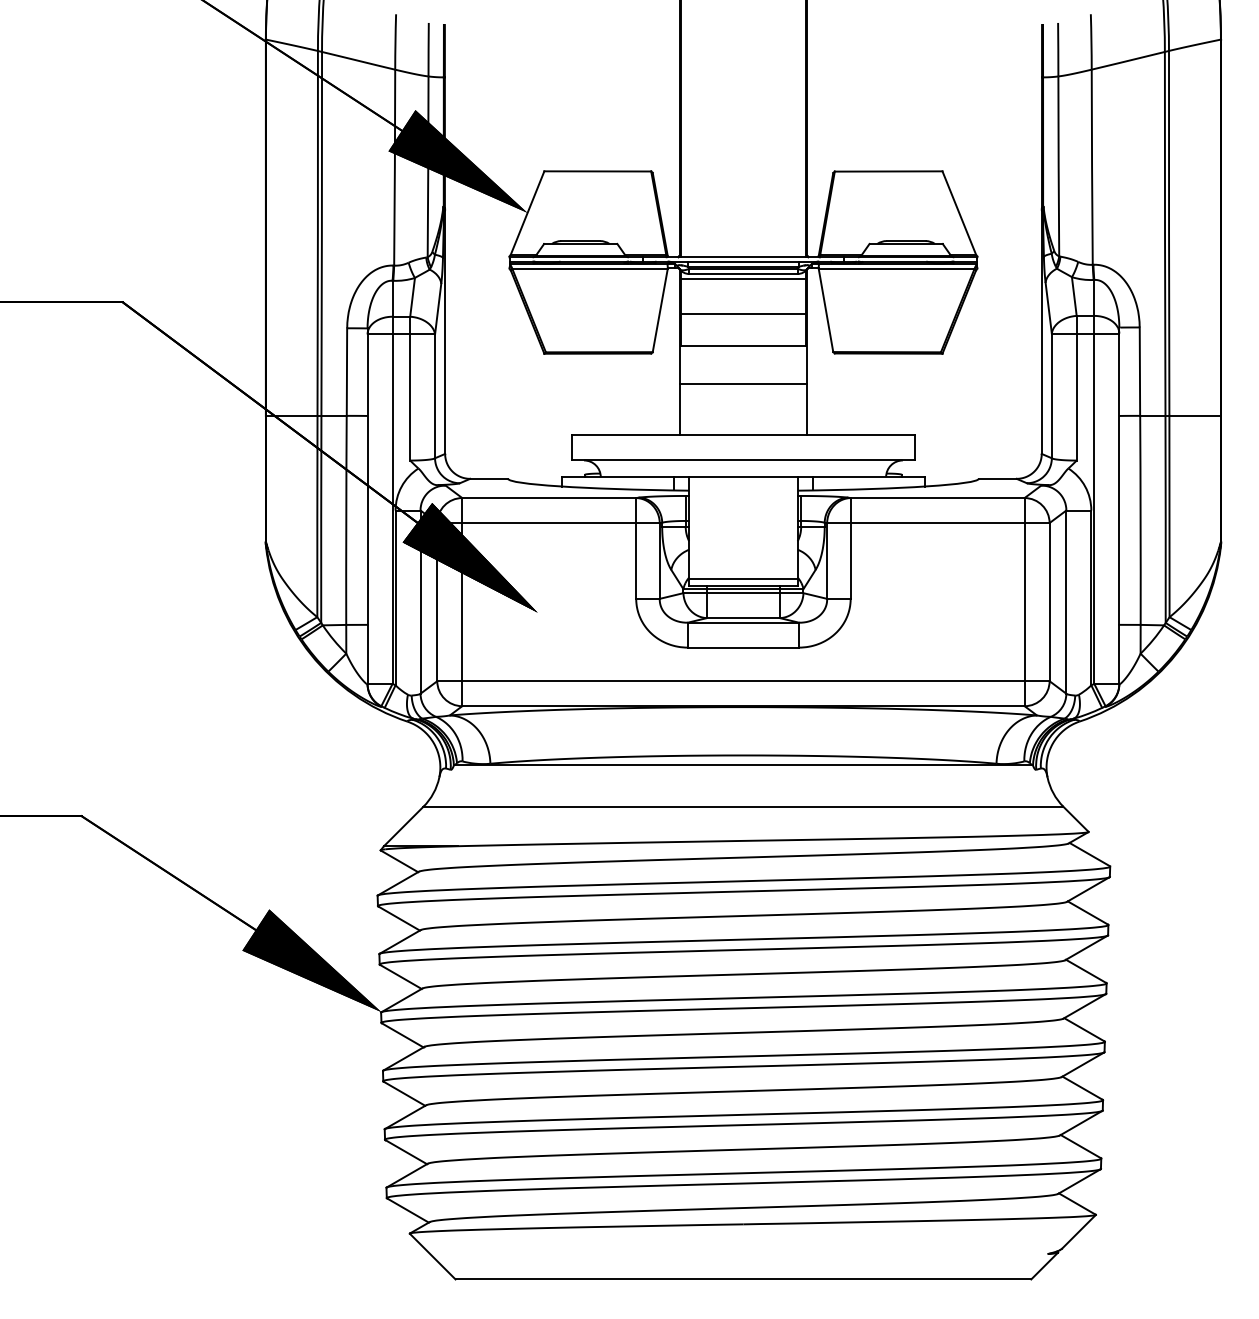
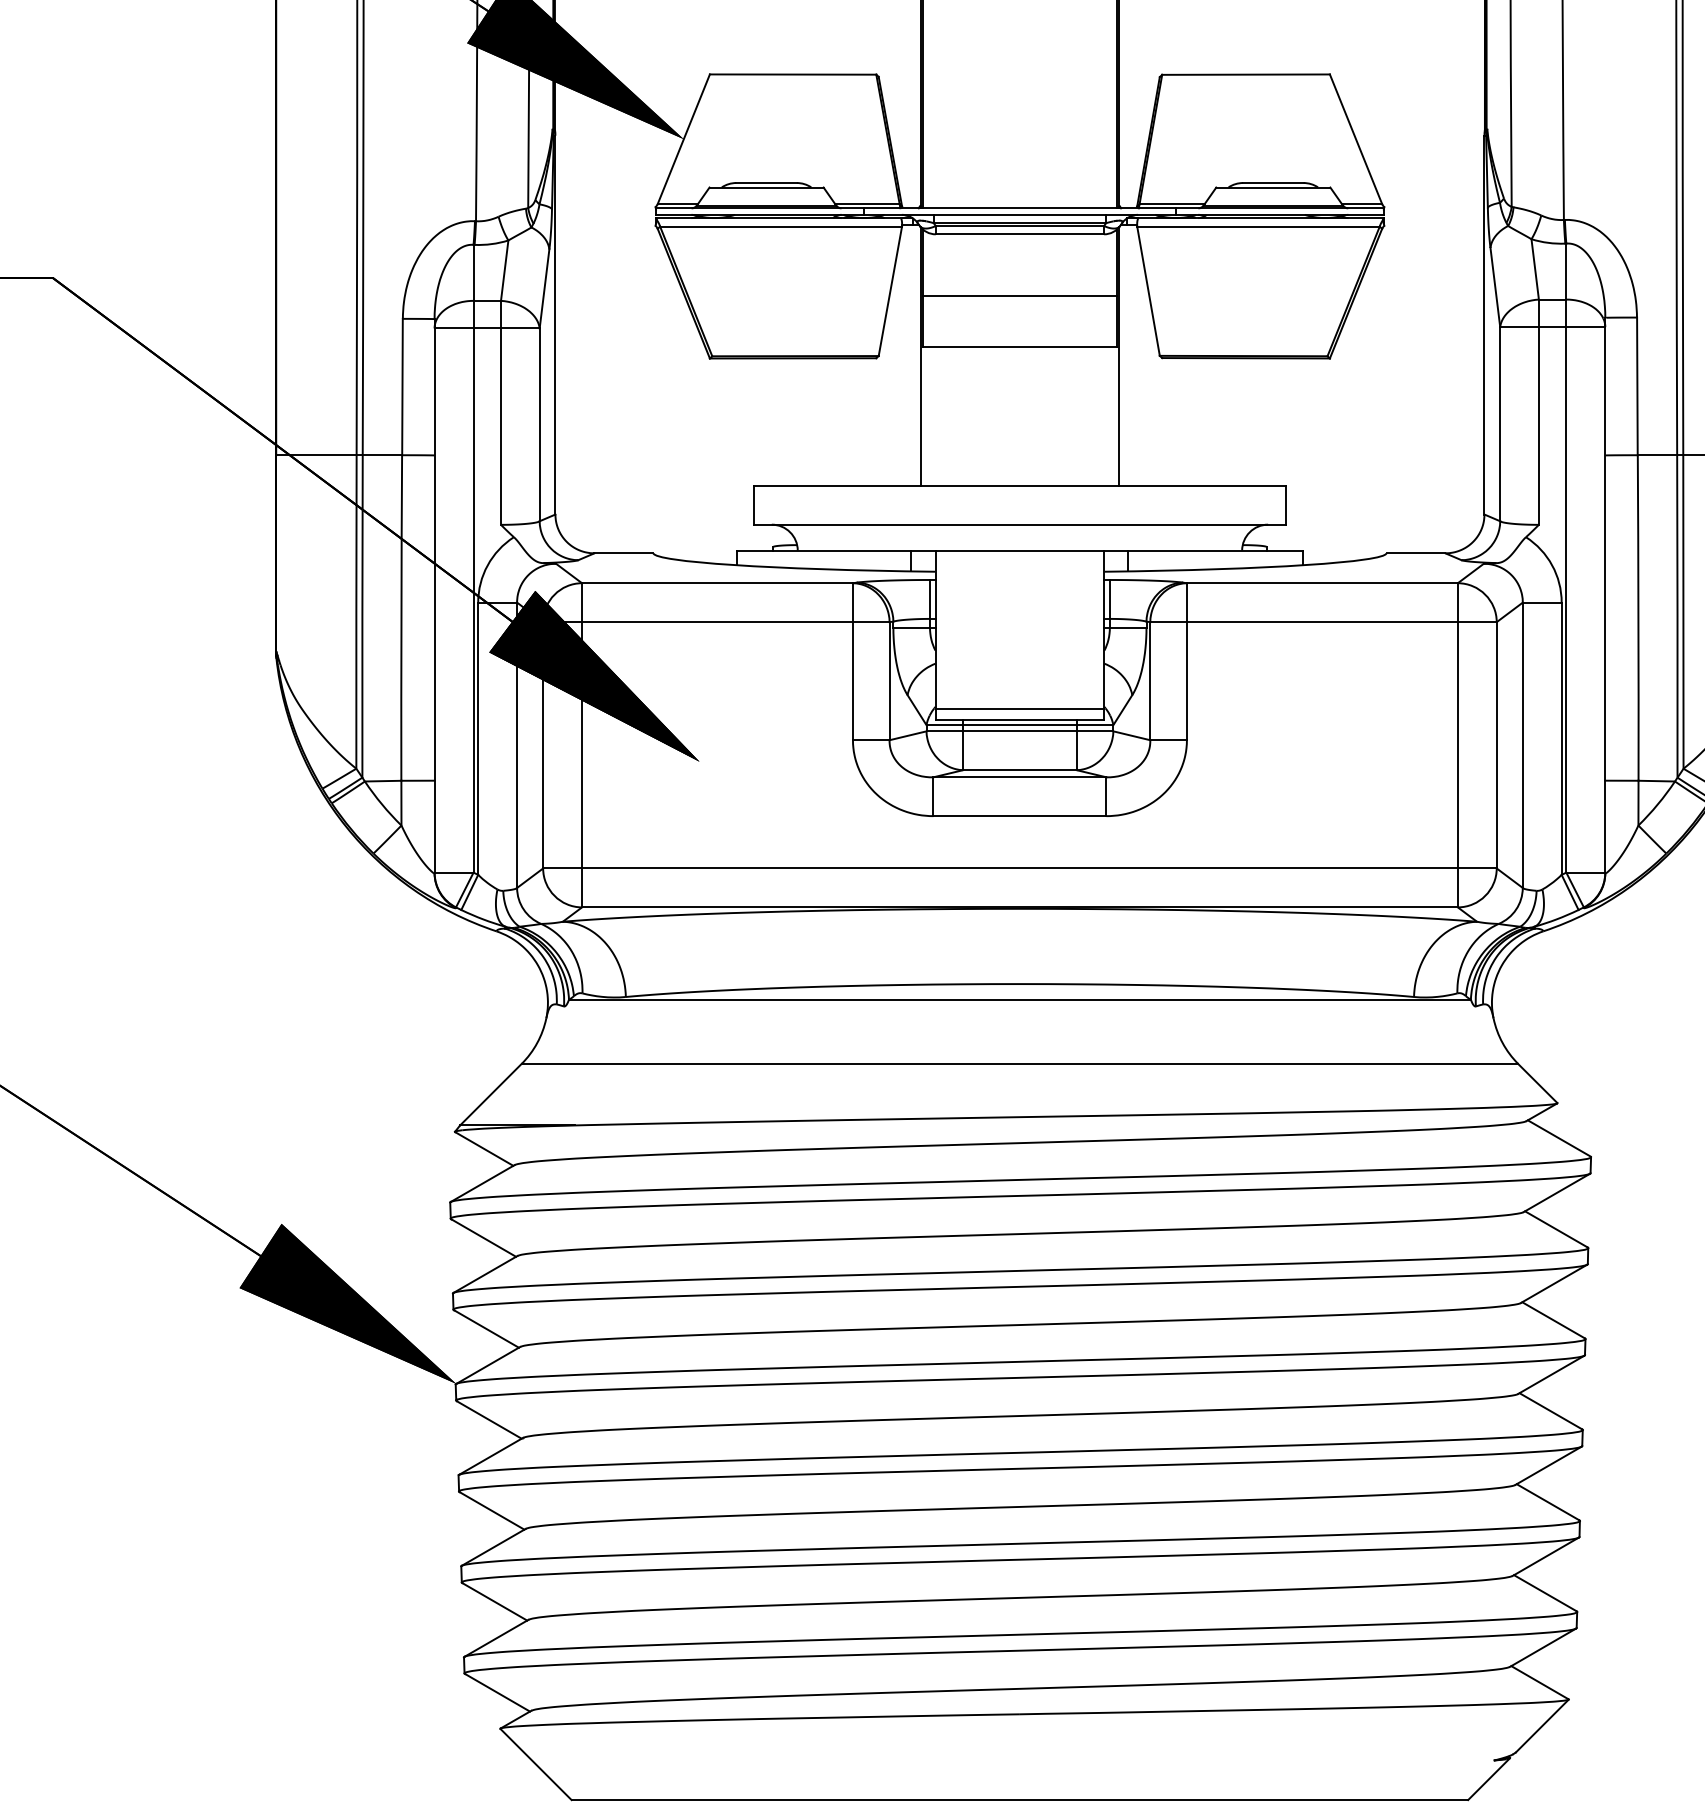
line: (743, 279) -> (1020, 242), removed
line: (743, 383) -> (1020, 404), removed

